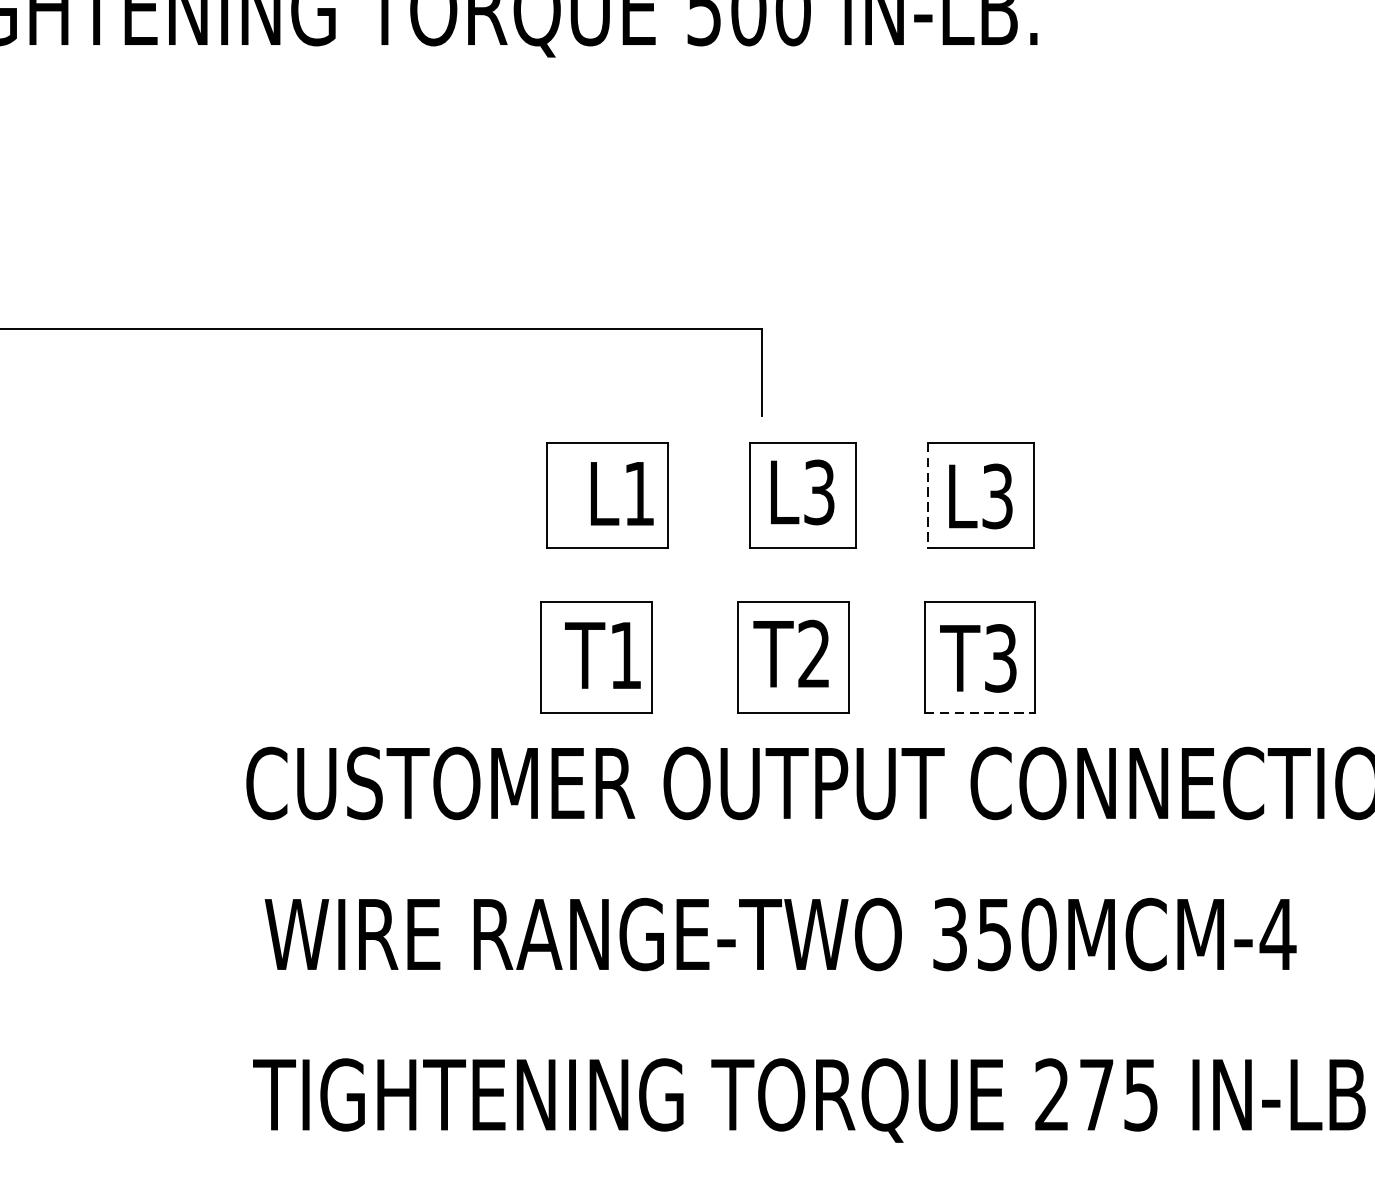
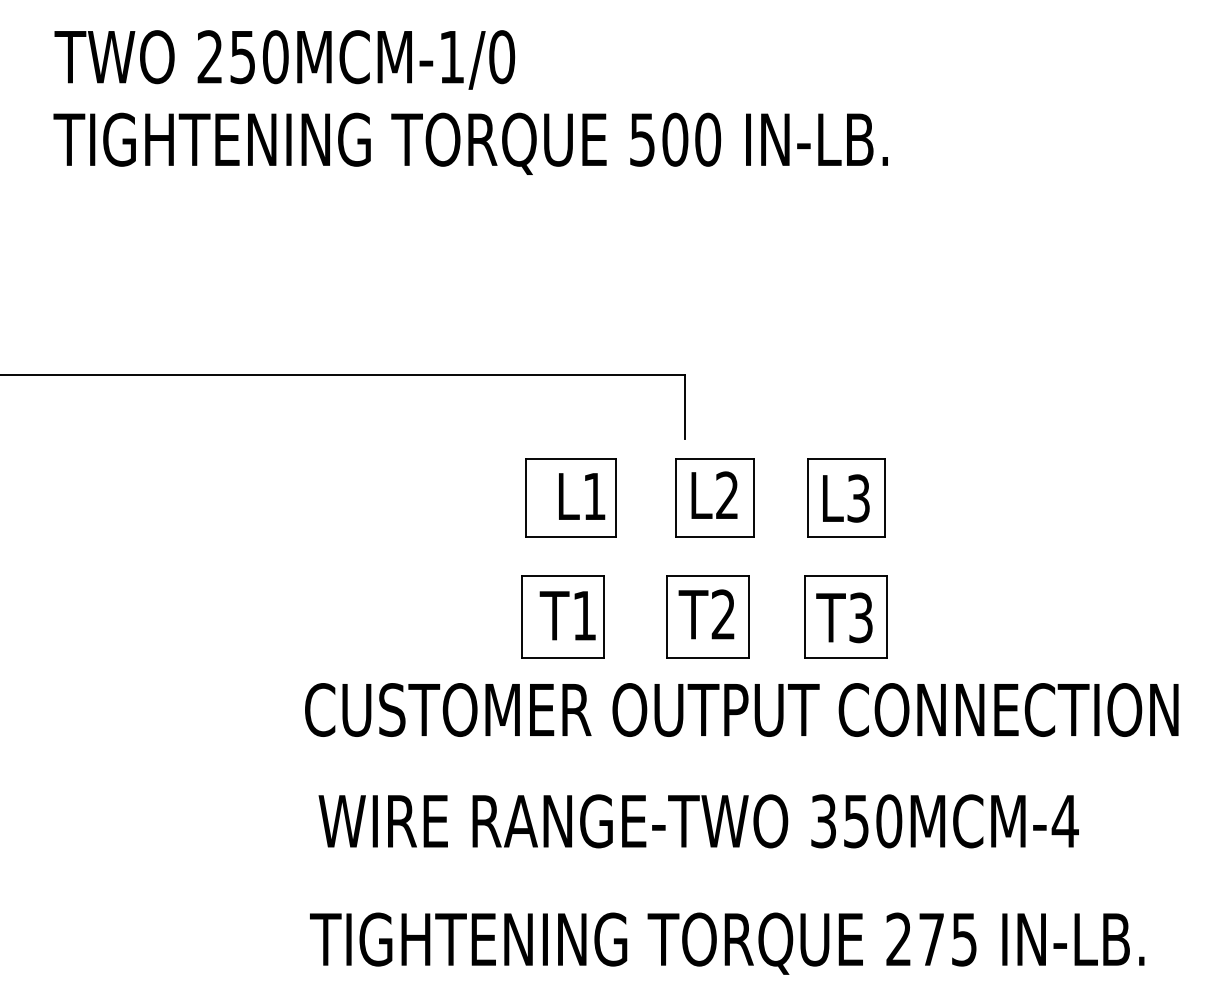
text: (819, 492) -> (727, 495), L3 -> L2
line: (928, 495) -> (807, 497), dashed -> solid
line: (979, 712) -> (845, 657), dashed -> solid

